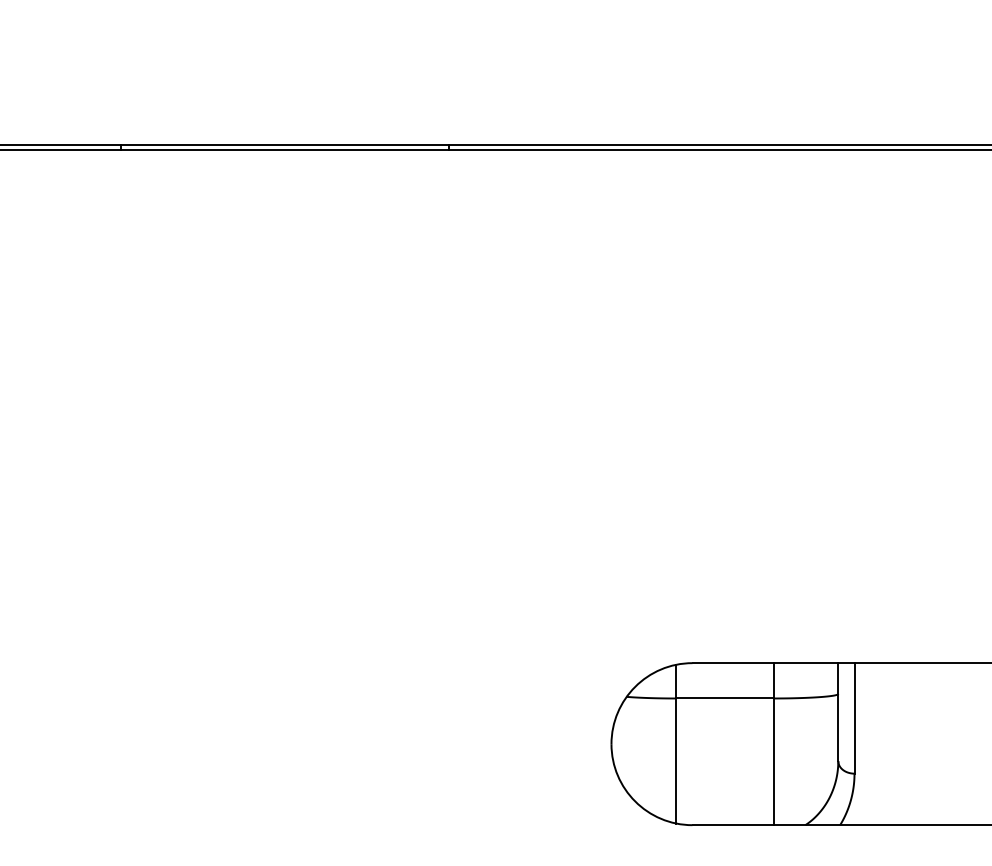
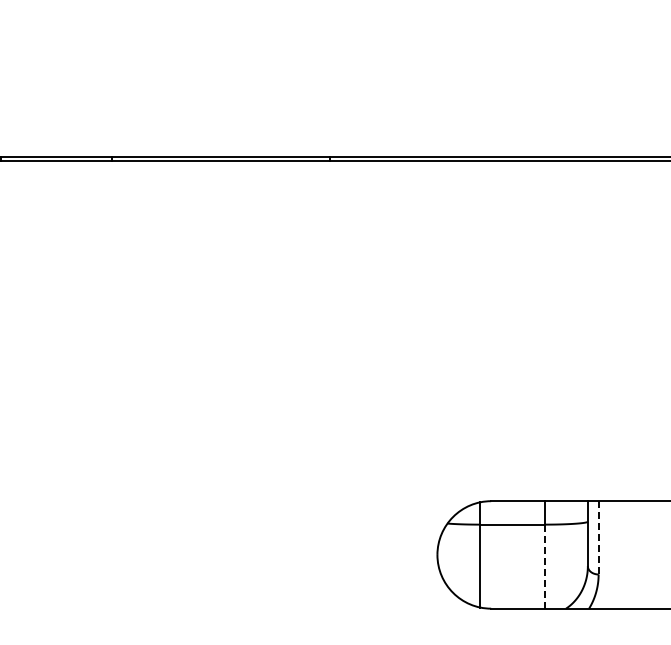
line: (854, 717) -> (598, 537), solid -> dashed
line: (772, 763) -> (544, 567), solid -> dashed

